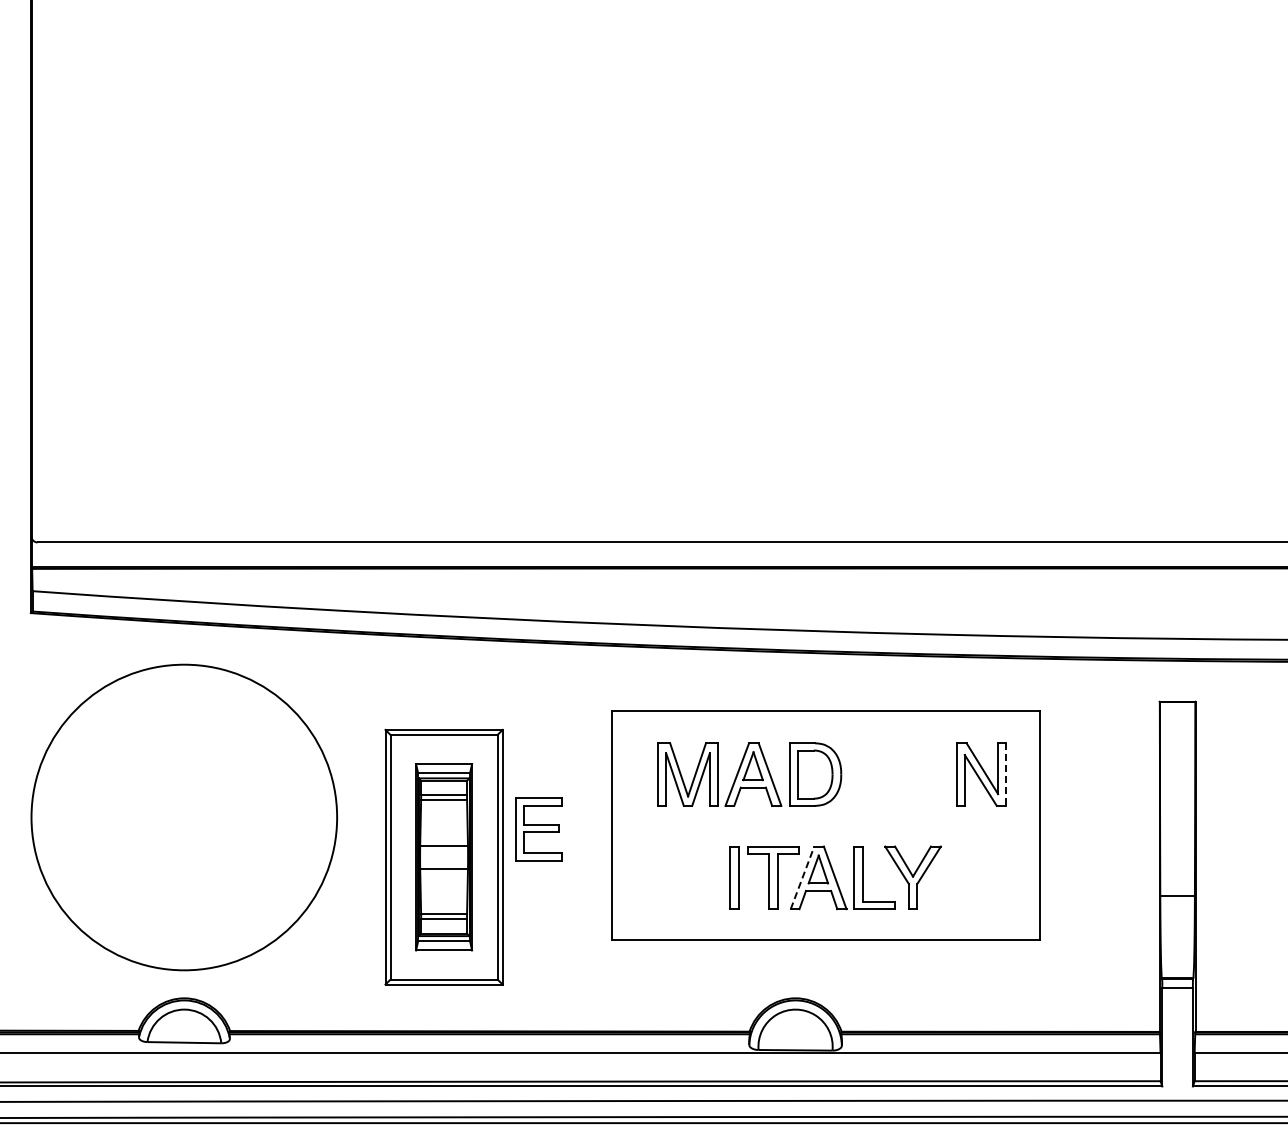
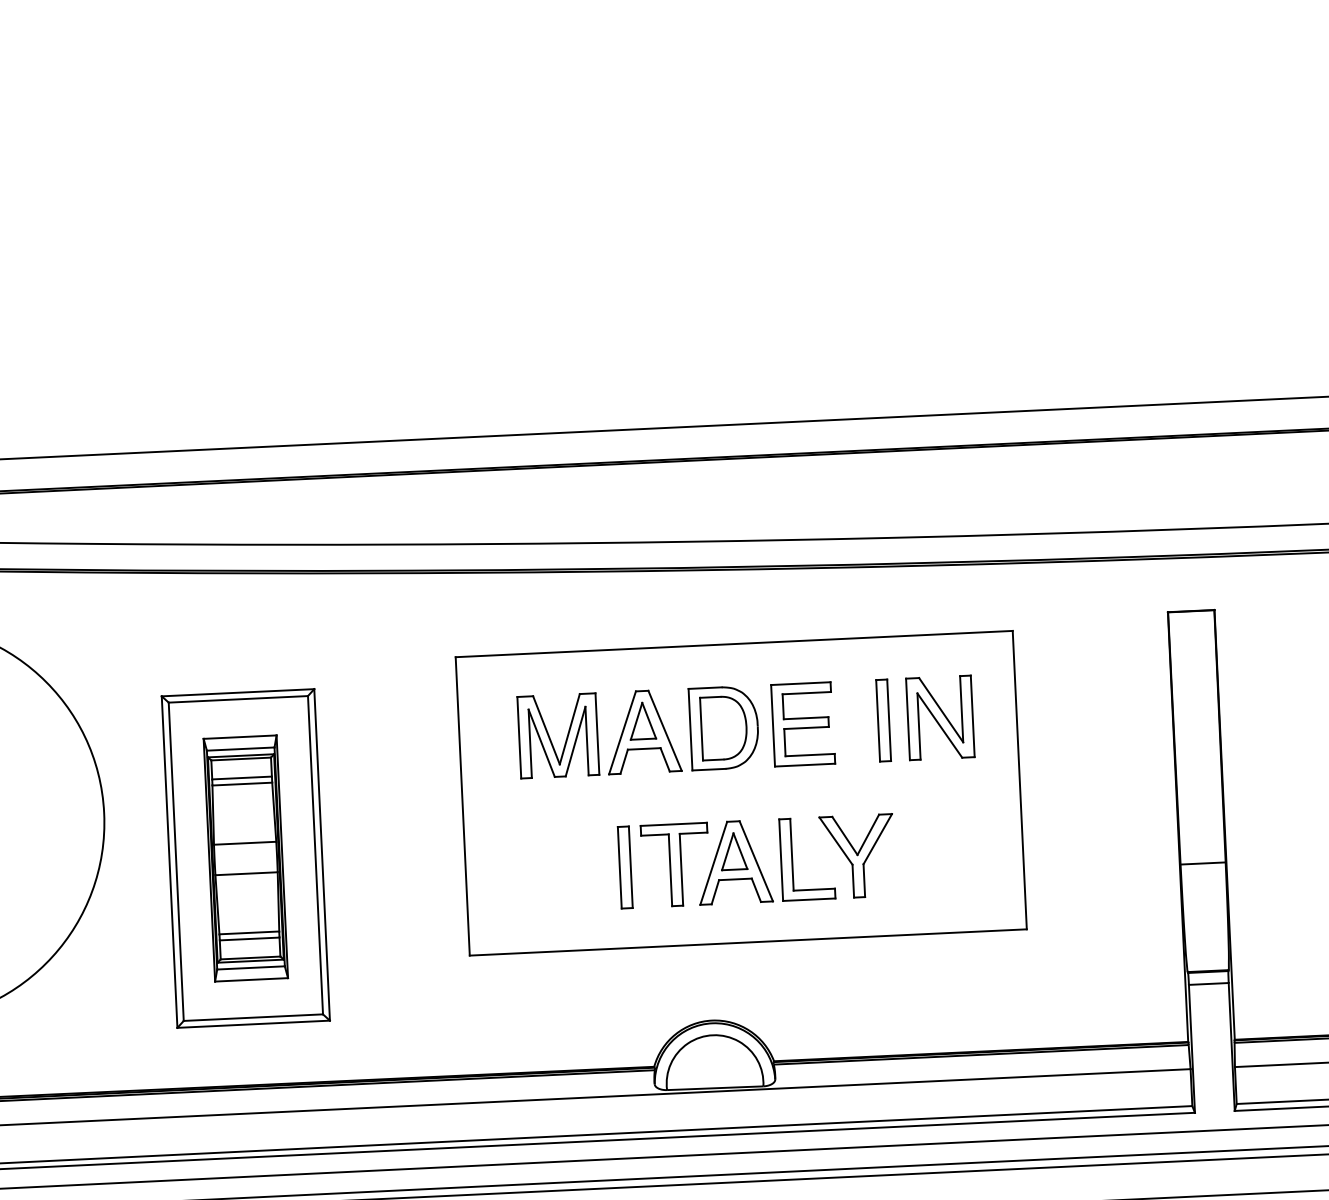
part: (937, 774) -> (883, 720), added
line: (1006, 775) -> (973, 717), dashed -> solid
part: (538, 829) -> (802, 724), moved
line: (802, 877) -> (713, 862), dashed -> solid

